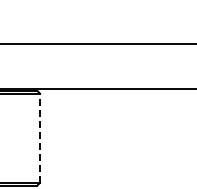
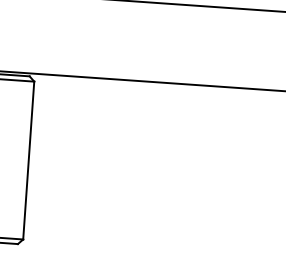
line: (40, 138) -> (29, 161), dashed -> solid

